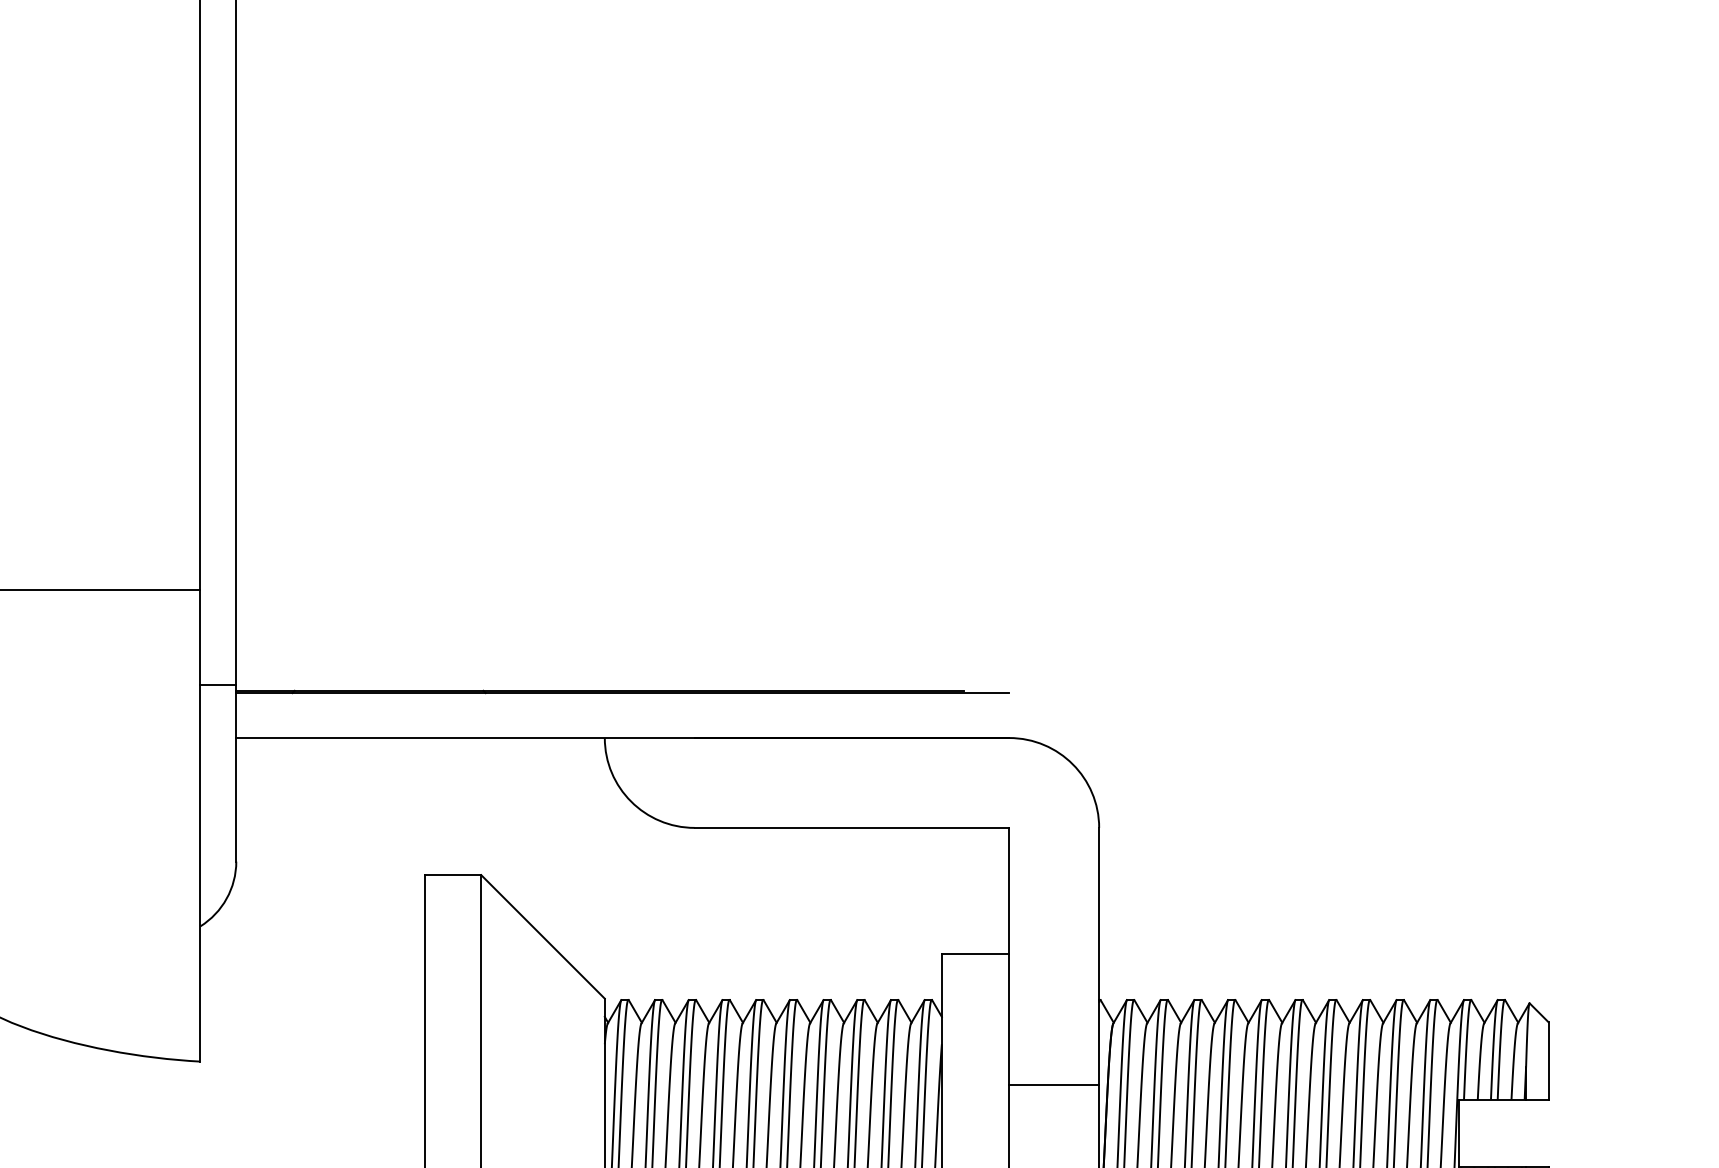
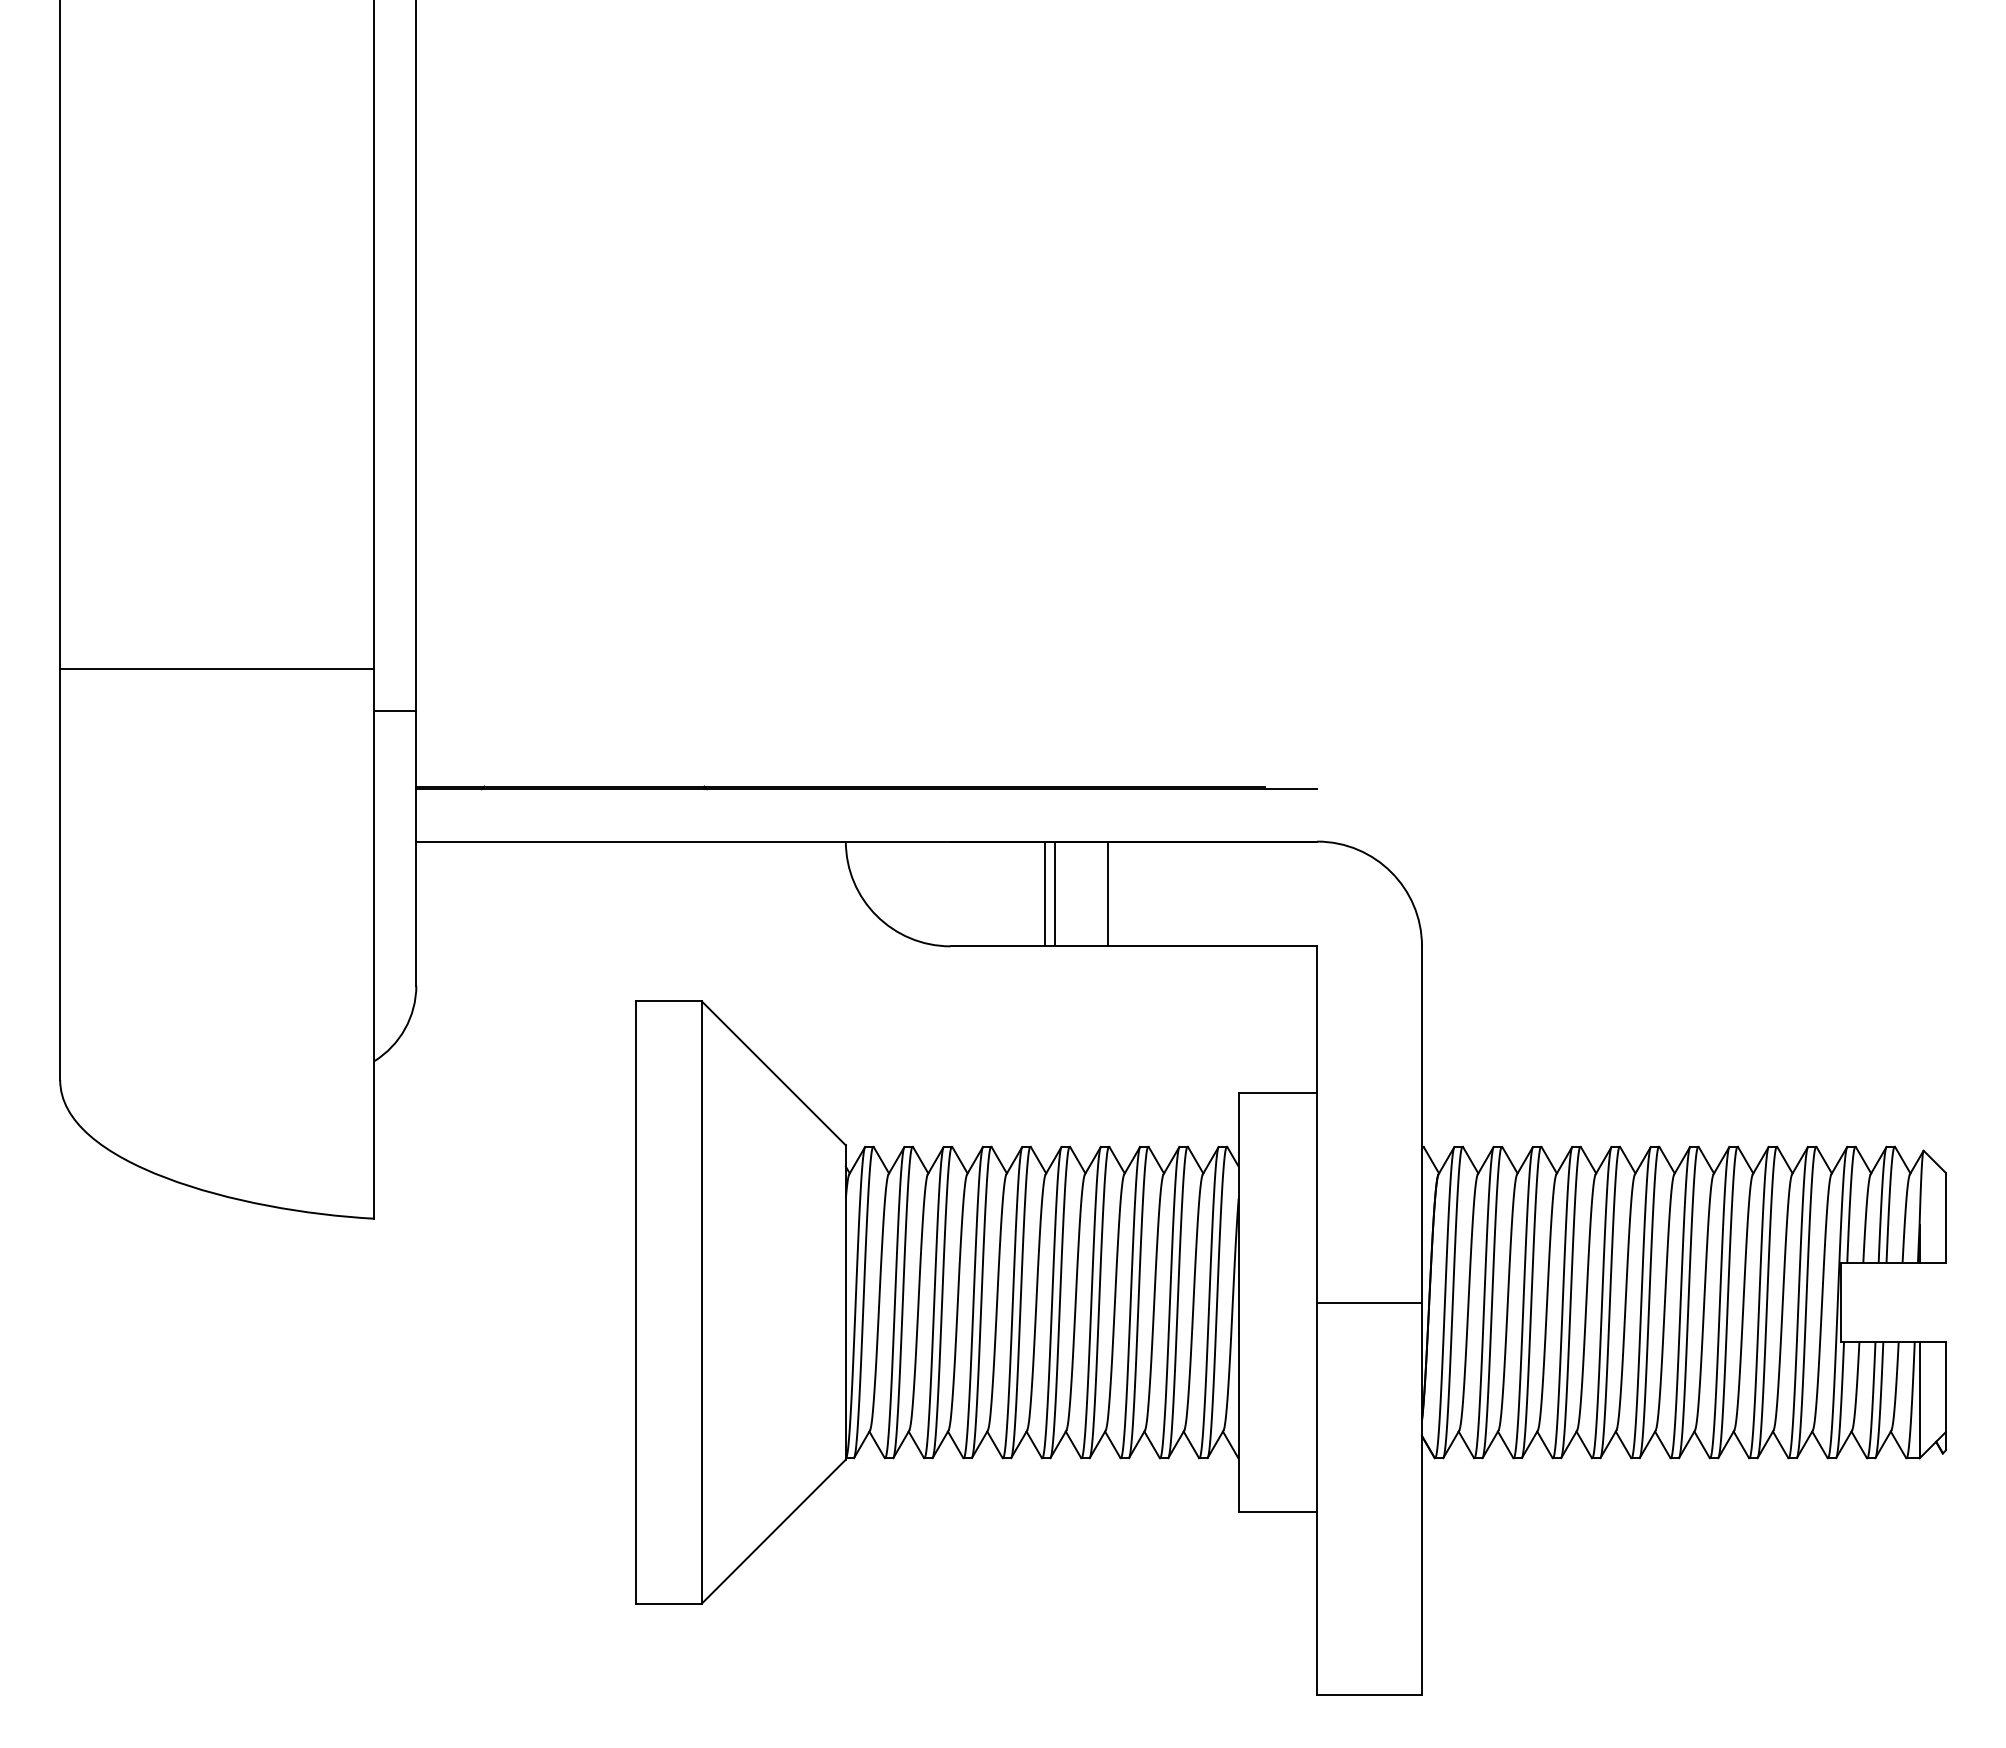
line: (218, 684) -> (395, 710), moved
line: (775, 782) -> (1044, 893), added
line: (784, 782) -> (1055, 893), added
line: (829, 782) -> (1107, 893), added
line: (1054, 1085) -> (1369, 1302), moved

